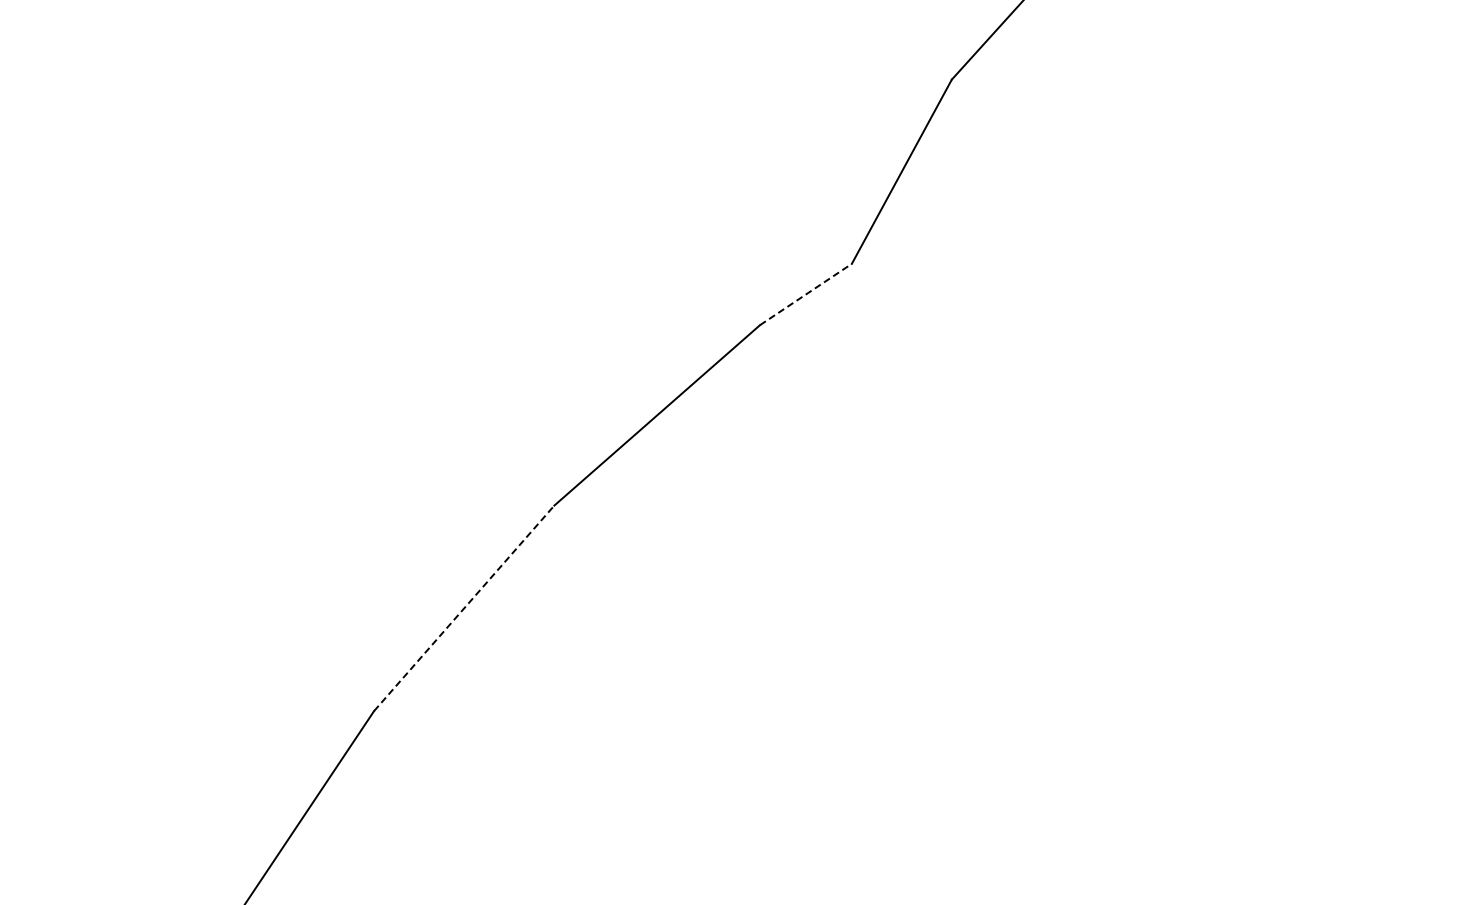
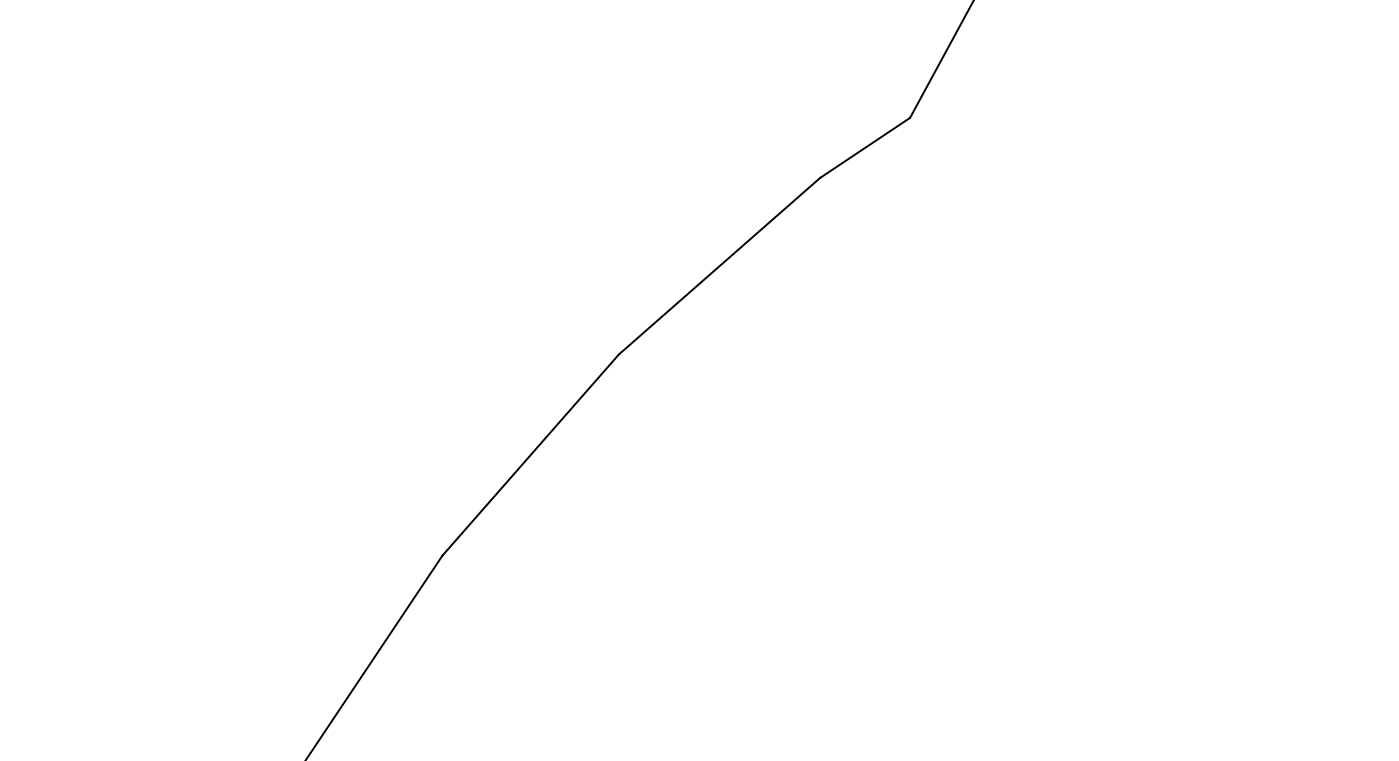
line: (806, 294) -> (865, 147), dashed -> solid
line: (464, 608) -> (530, 455), dashed -> solid

